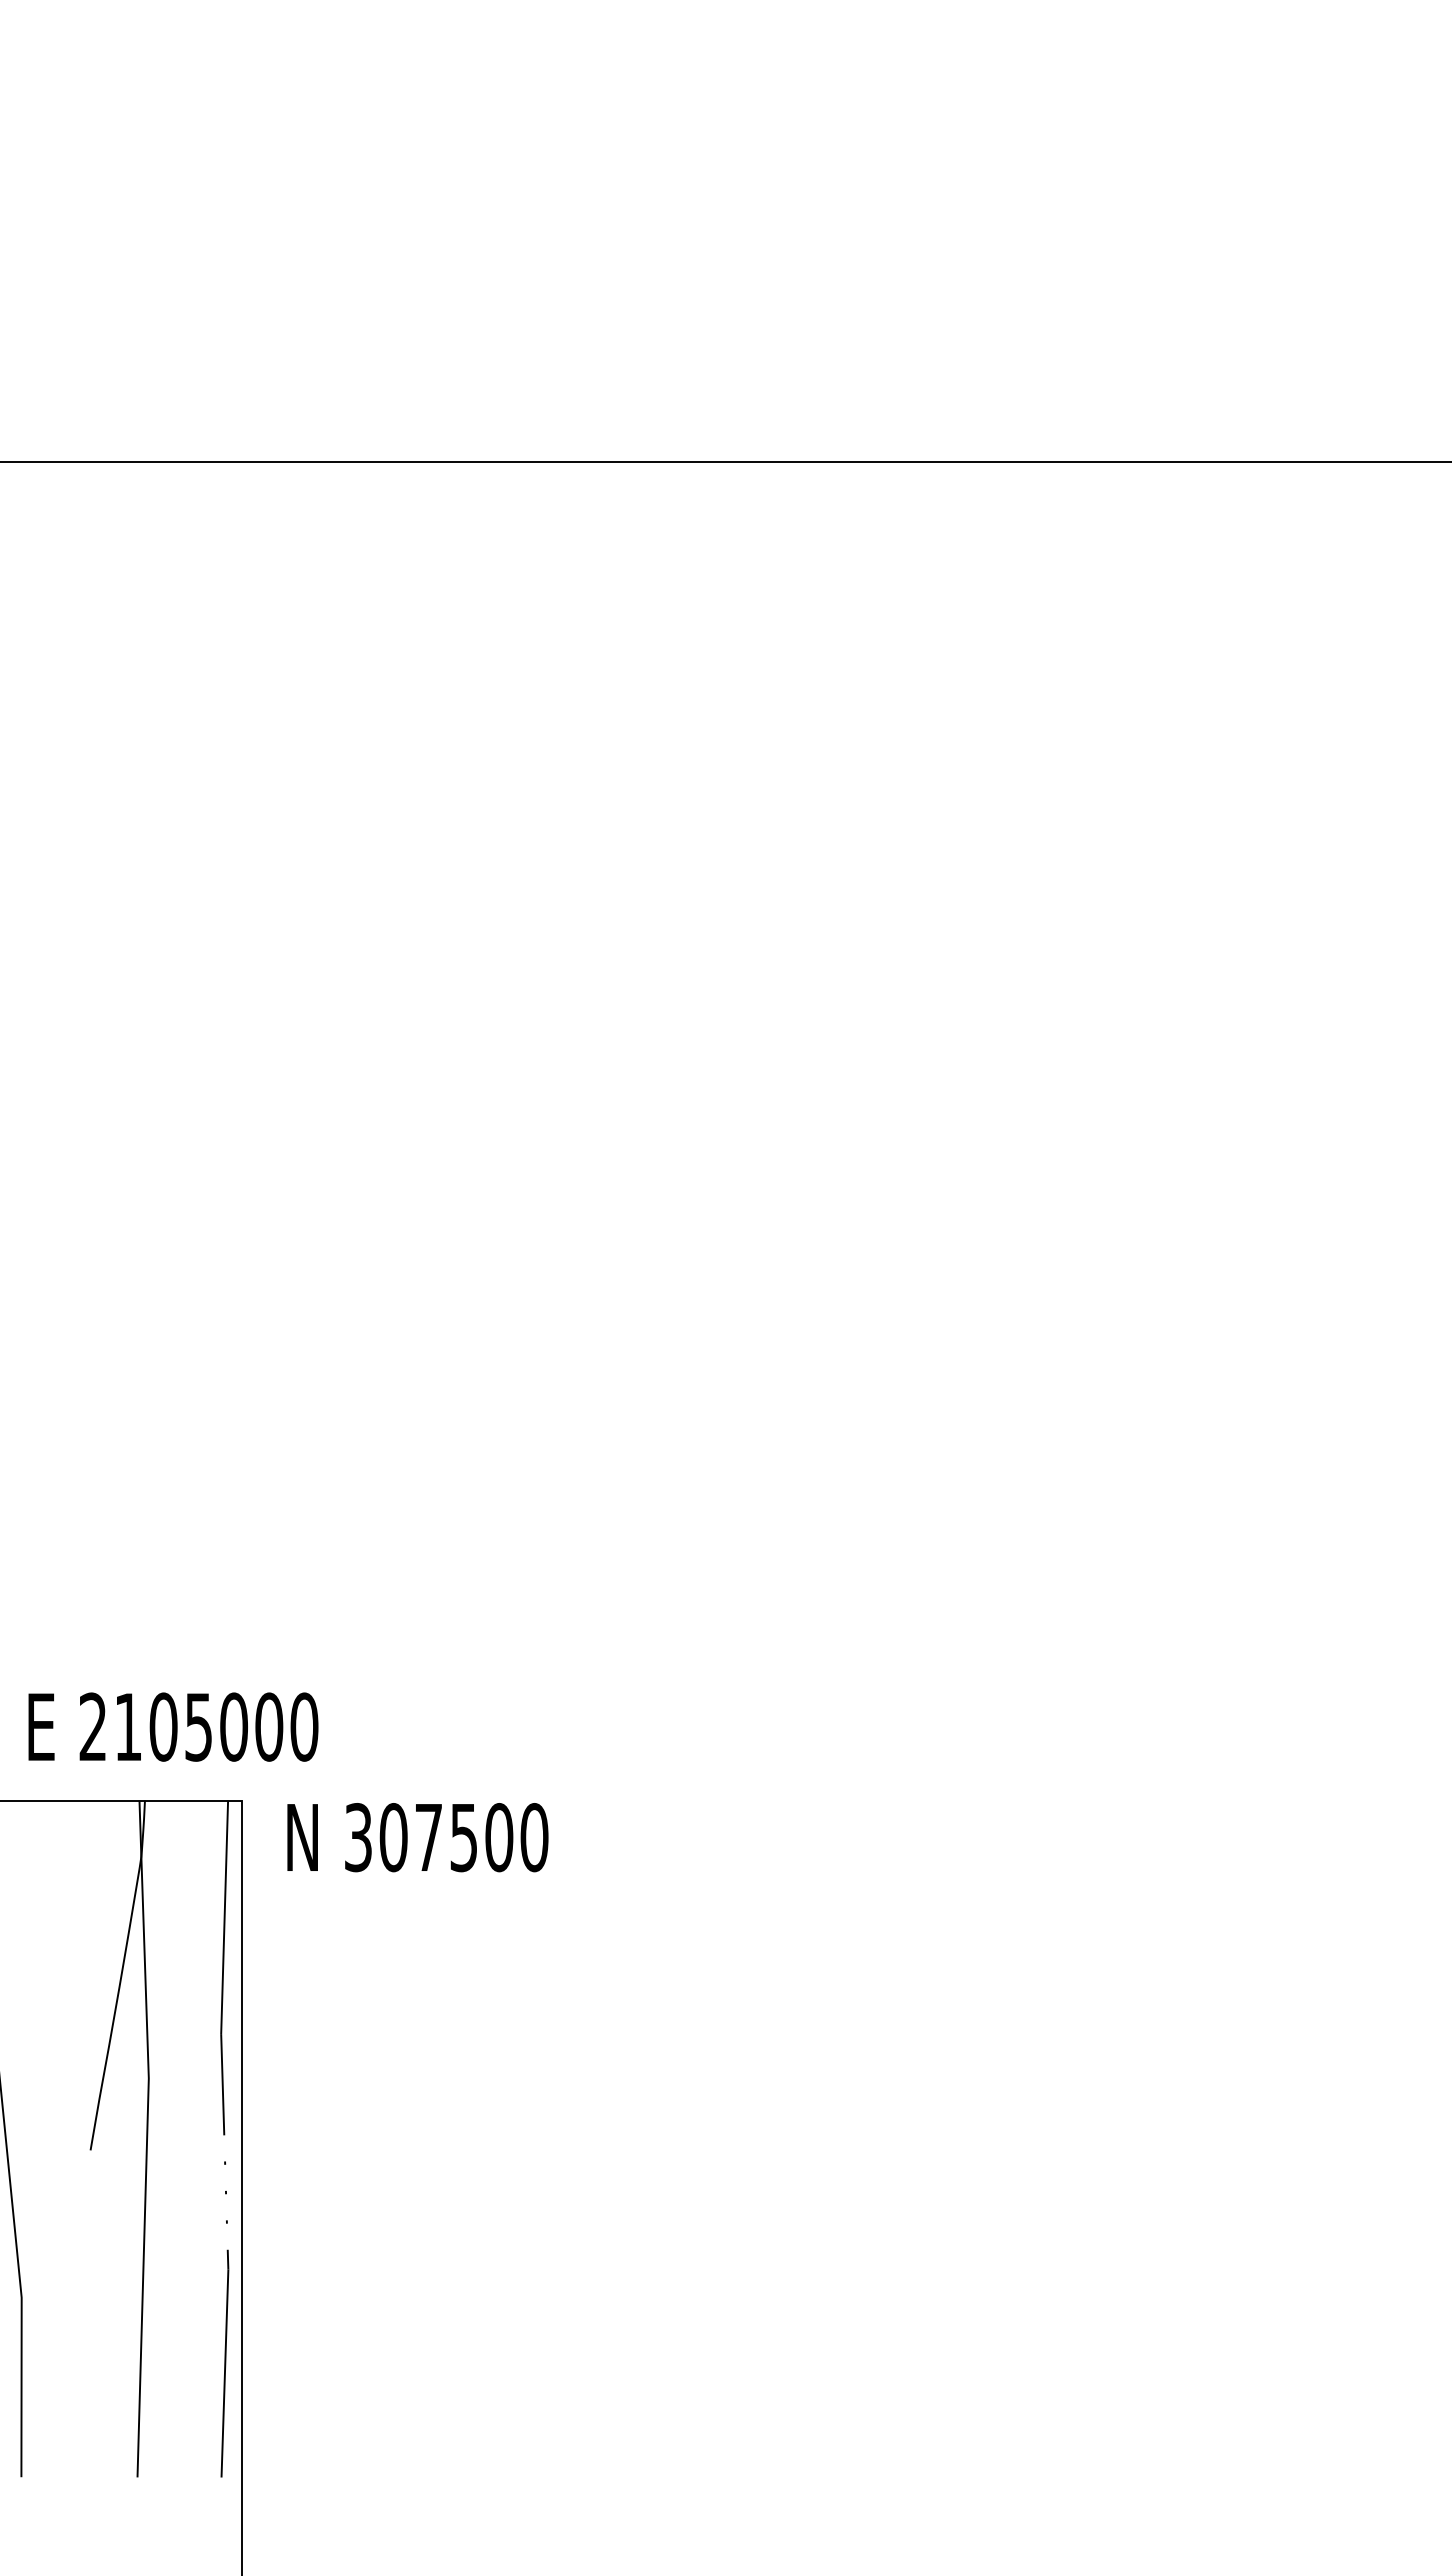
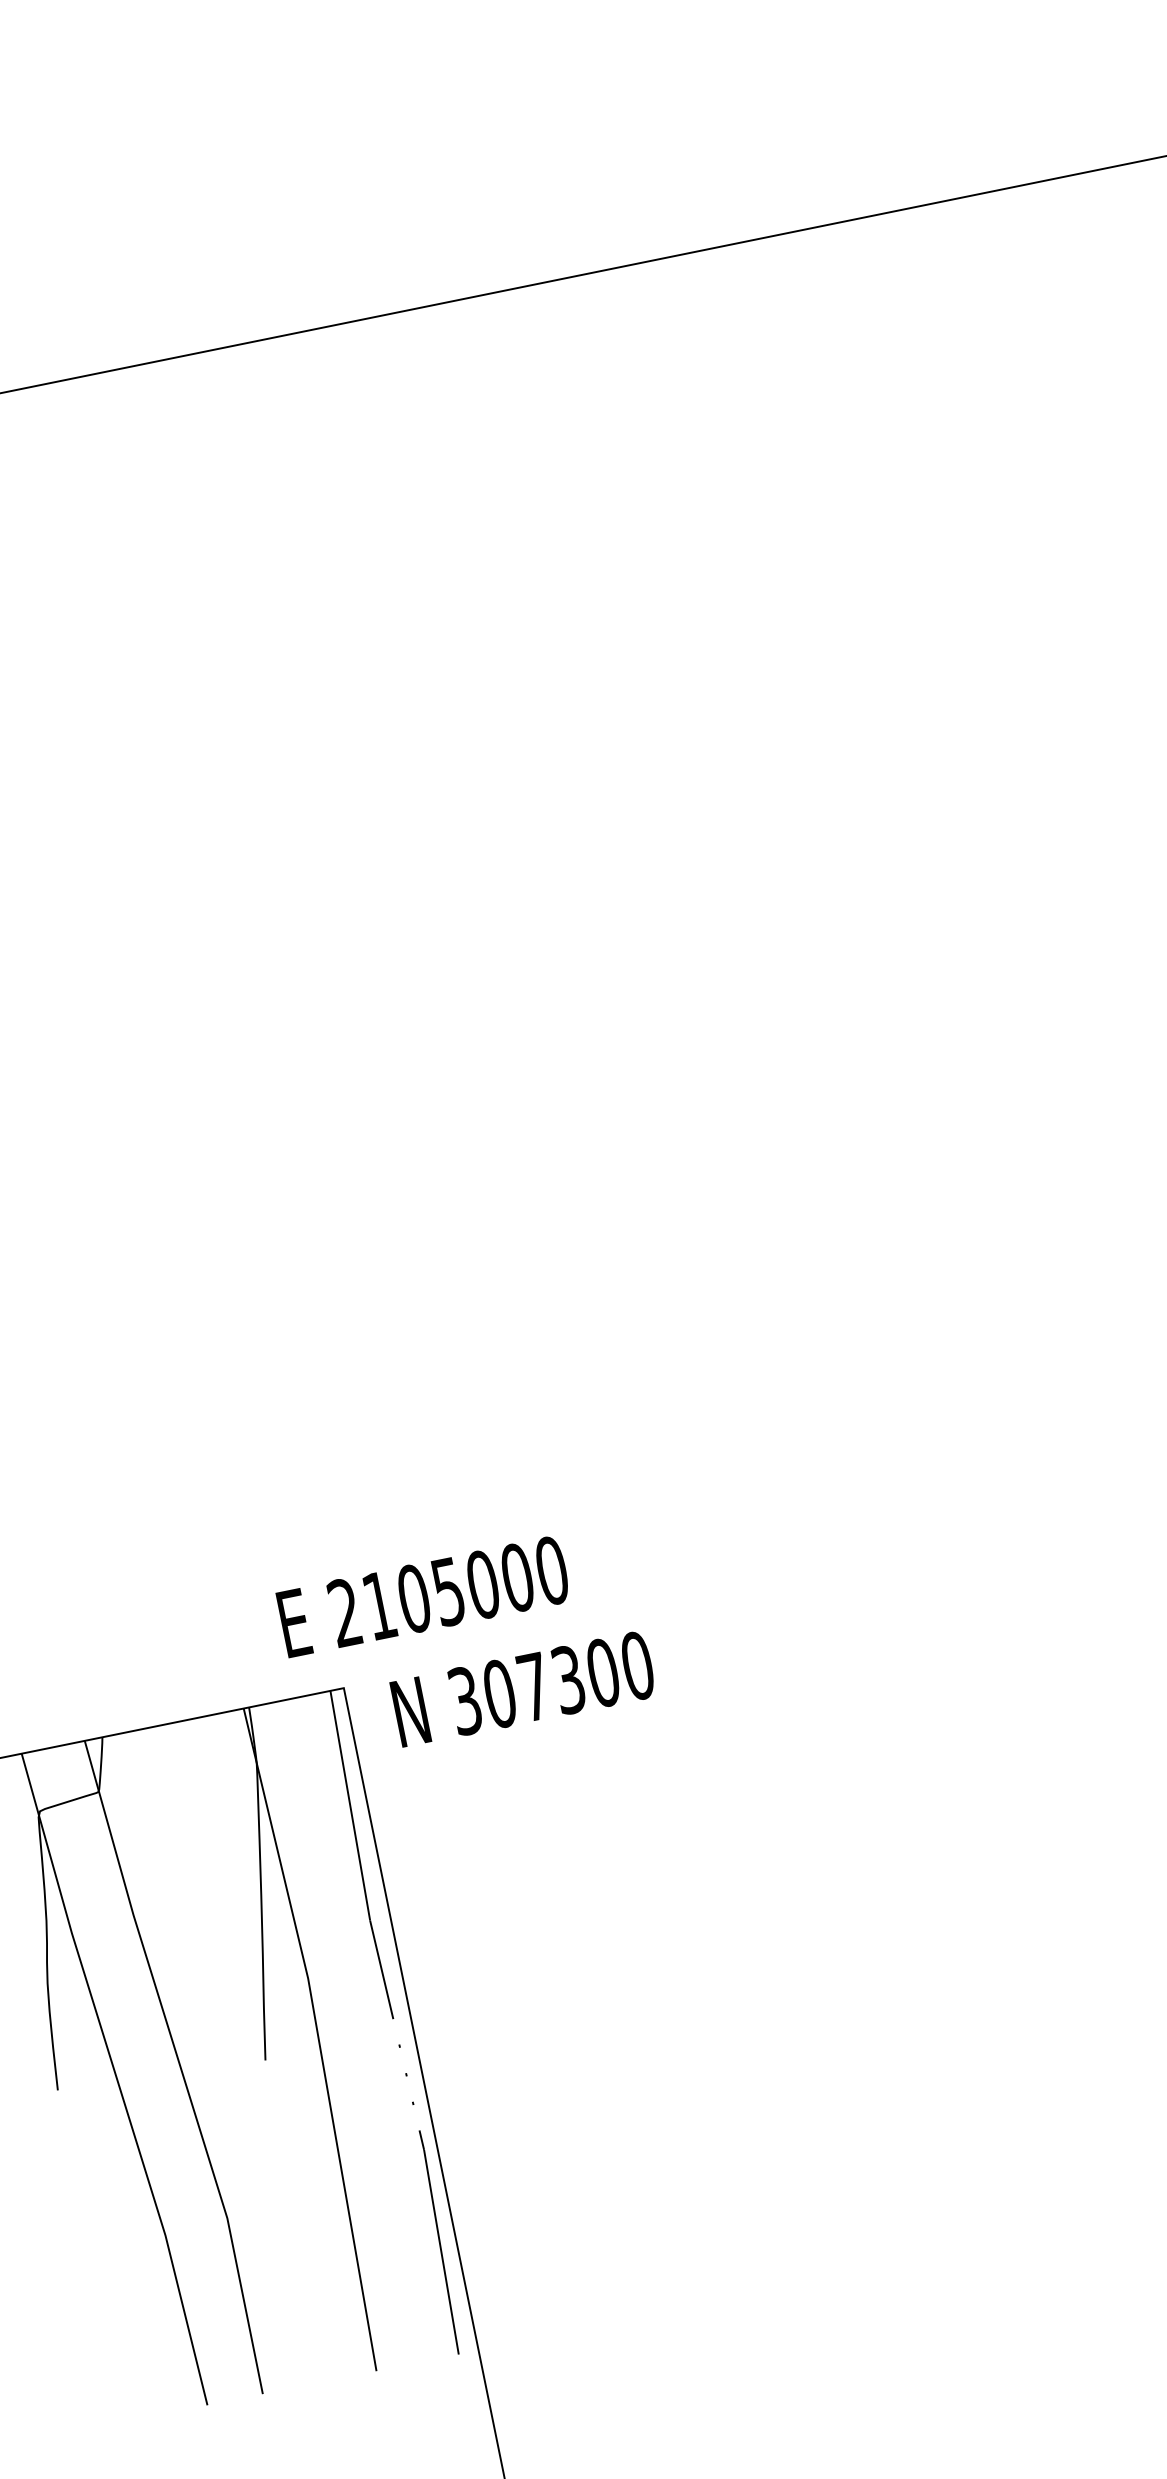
text: (173, 1726) -> (423, 1596), moved
text: (464, 1837) -> (569, 1679), 307500 -> 307300

